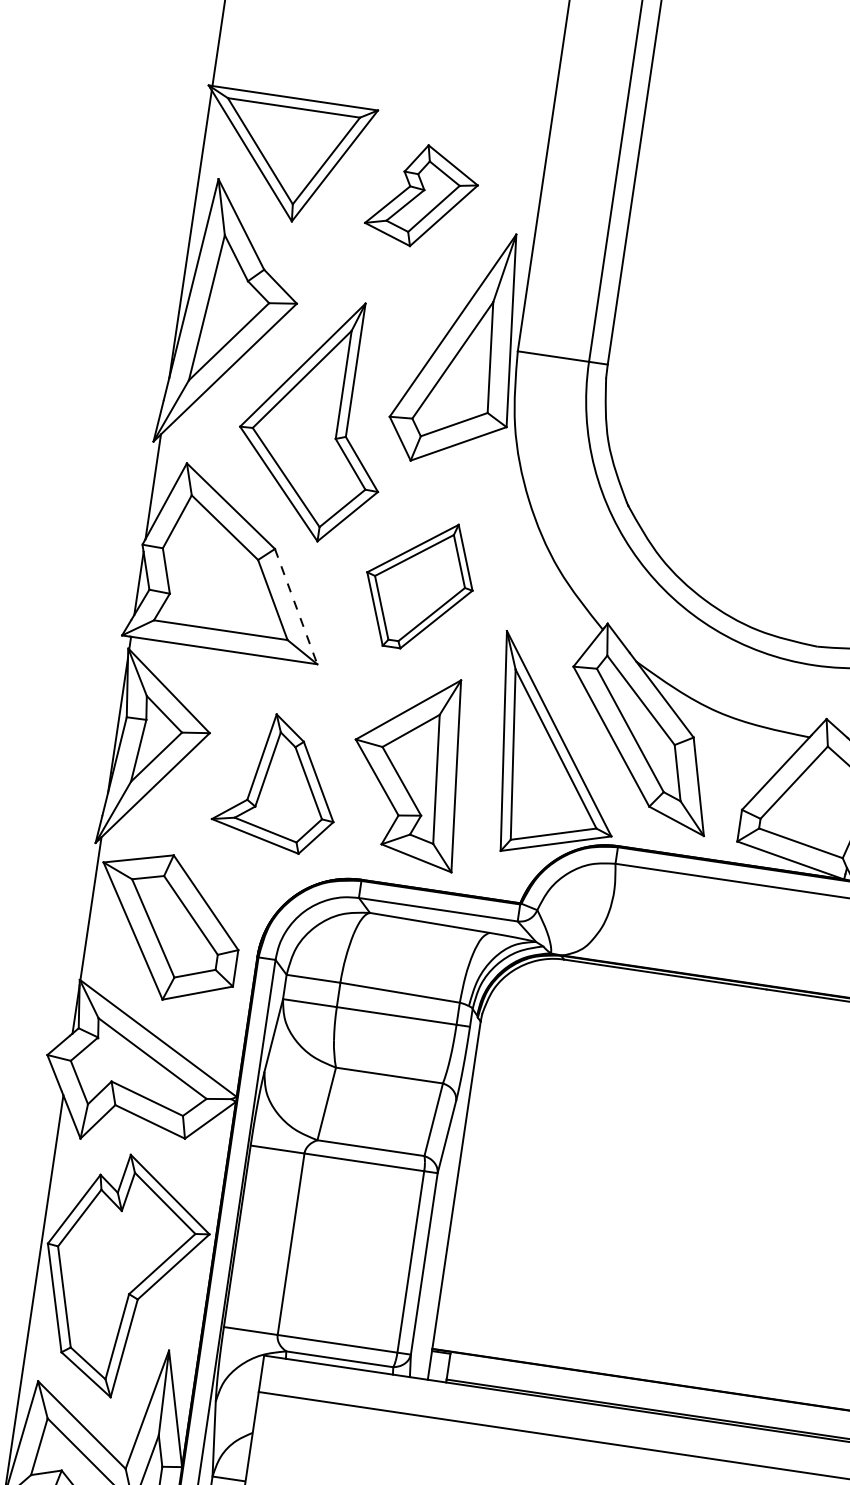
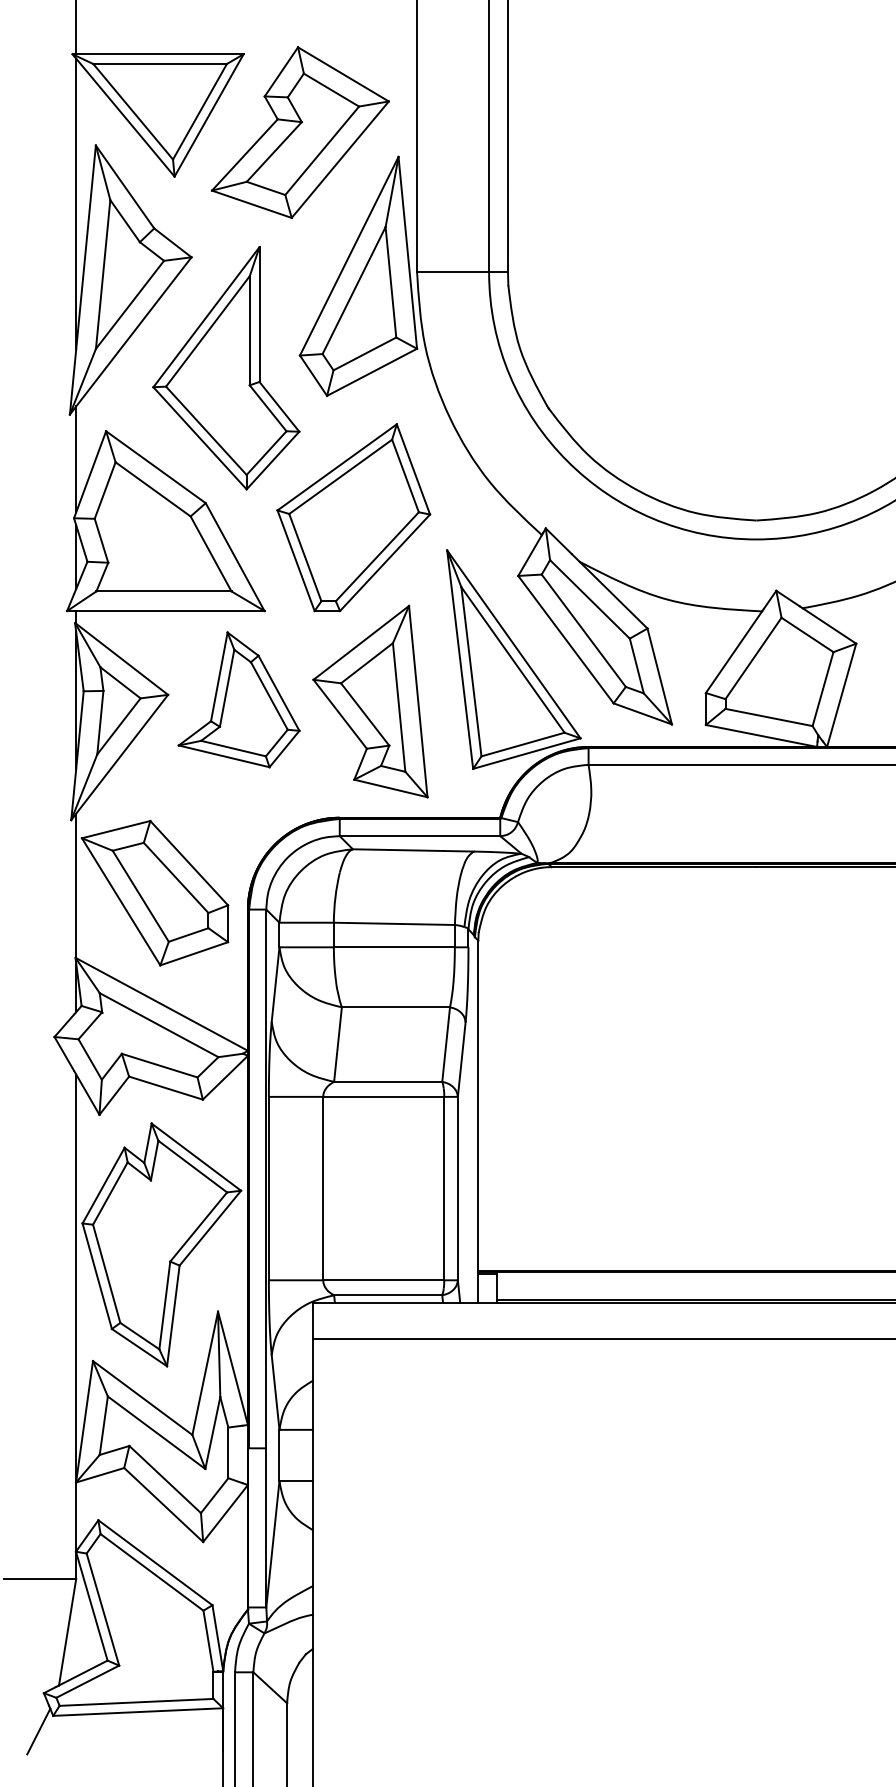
part: (421, 196) -> (299, 132), size x1.67
part: (419, 584) -> (353, 517), size x1.43
line: (296, 607) -> (235, 557), dashed -> solid
part: (277, 782) -> (238, 699), moved

